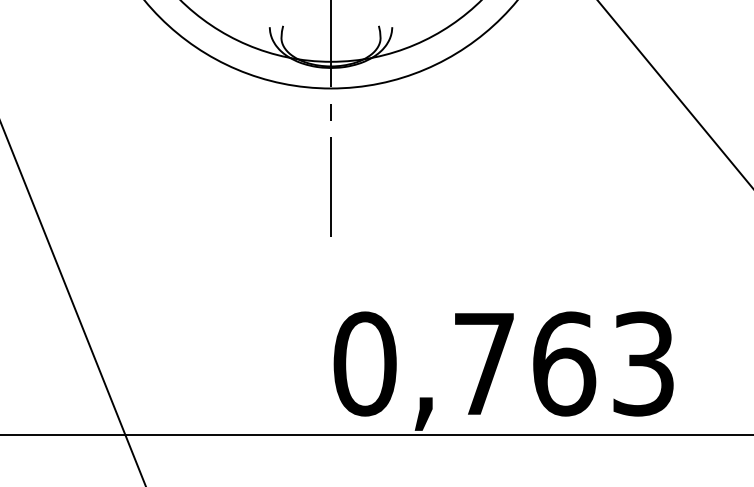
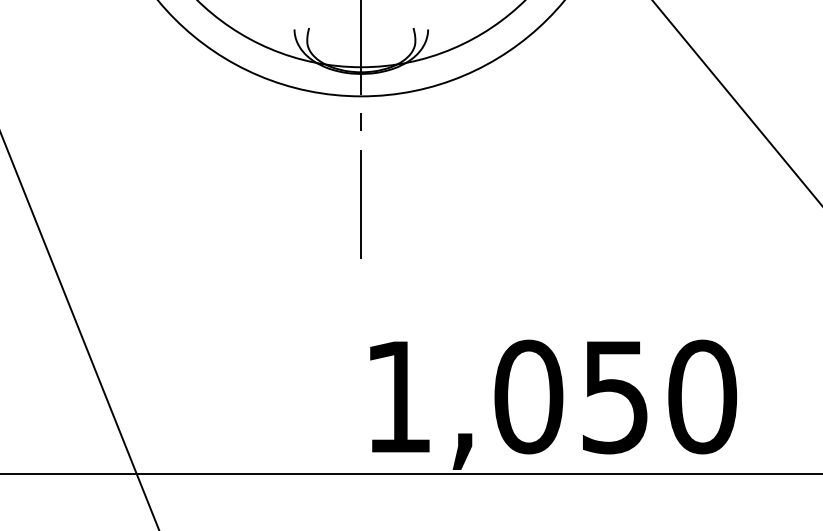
text: (504, 363) -> (550, 396), 0,763 -> 1,050

